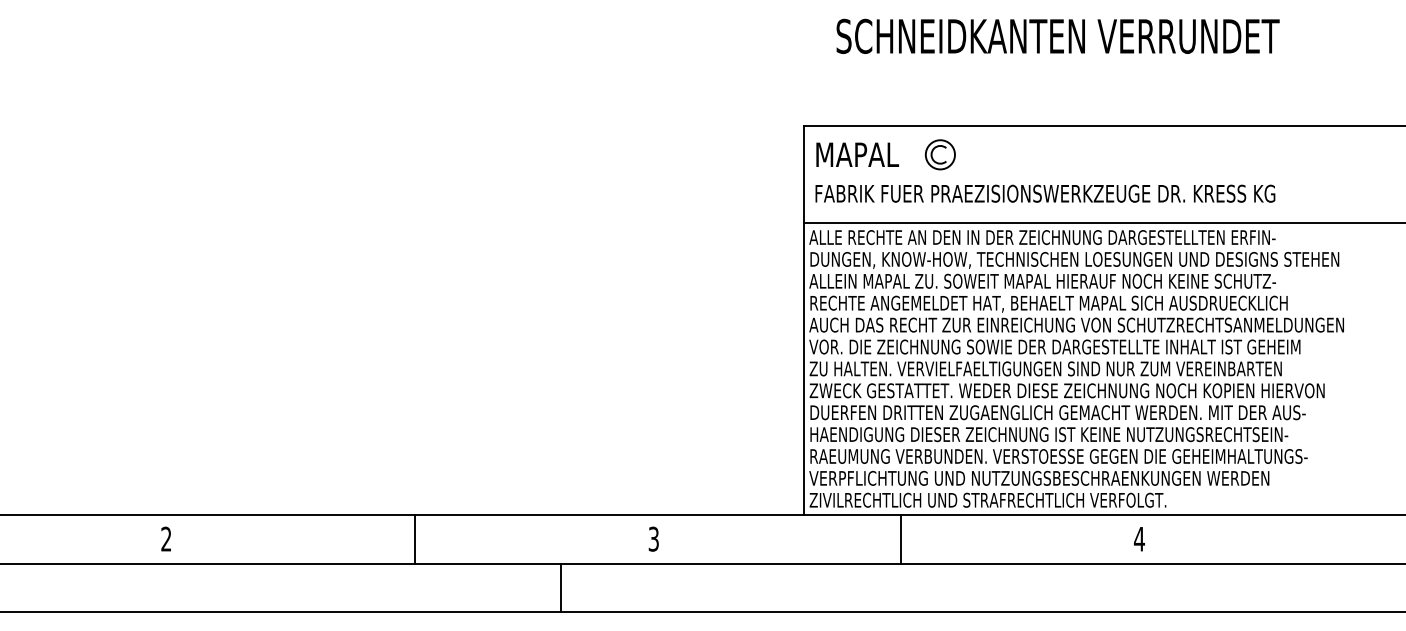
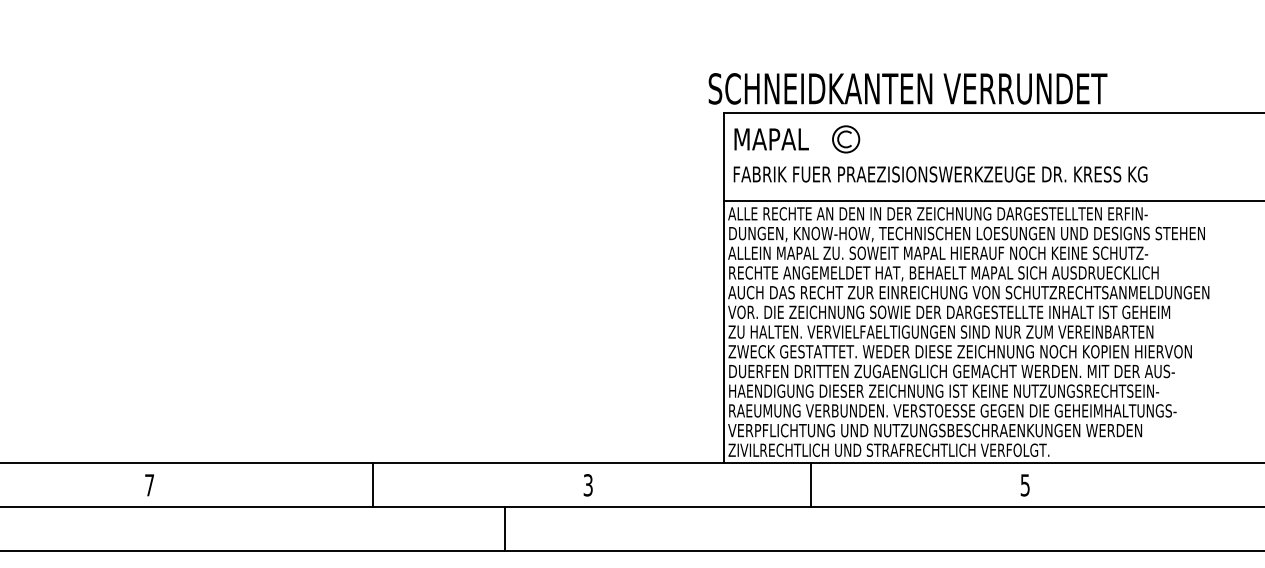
text: (1057, 36) -> (907, 88), moved
text: (166, 539) -> (149, 485), 2 -> 7
text: (1139, 539) -> (1025, 485), 4 -> 5

